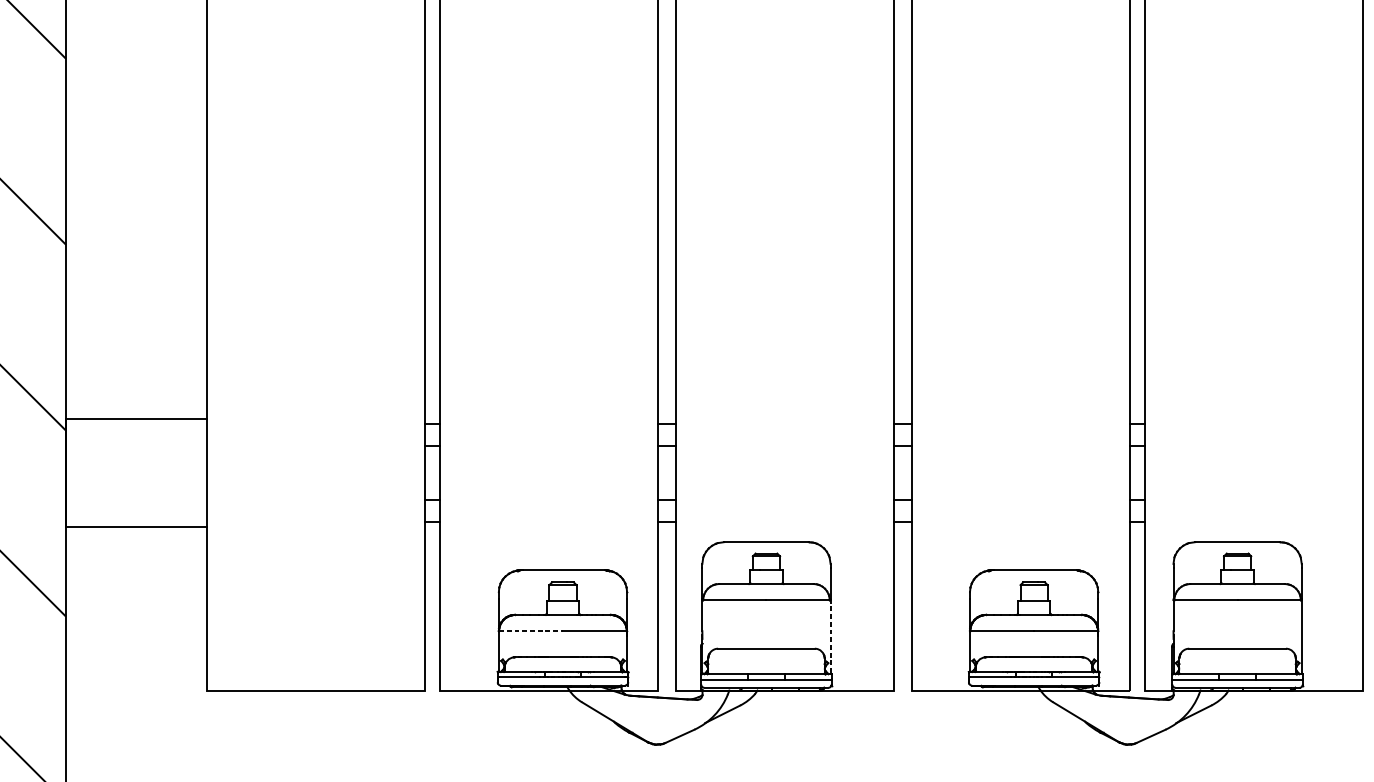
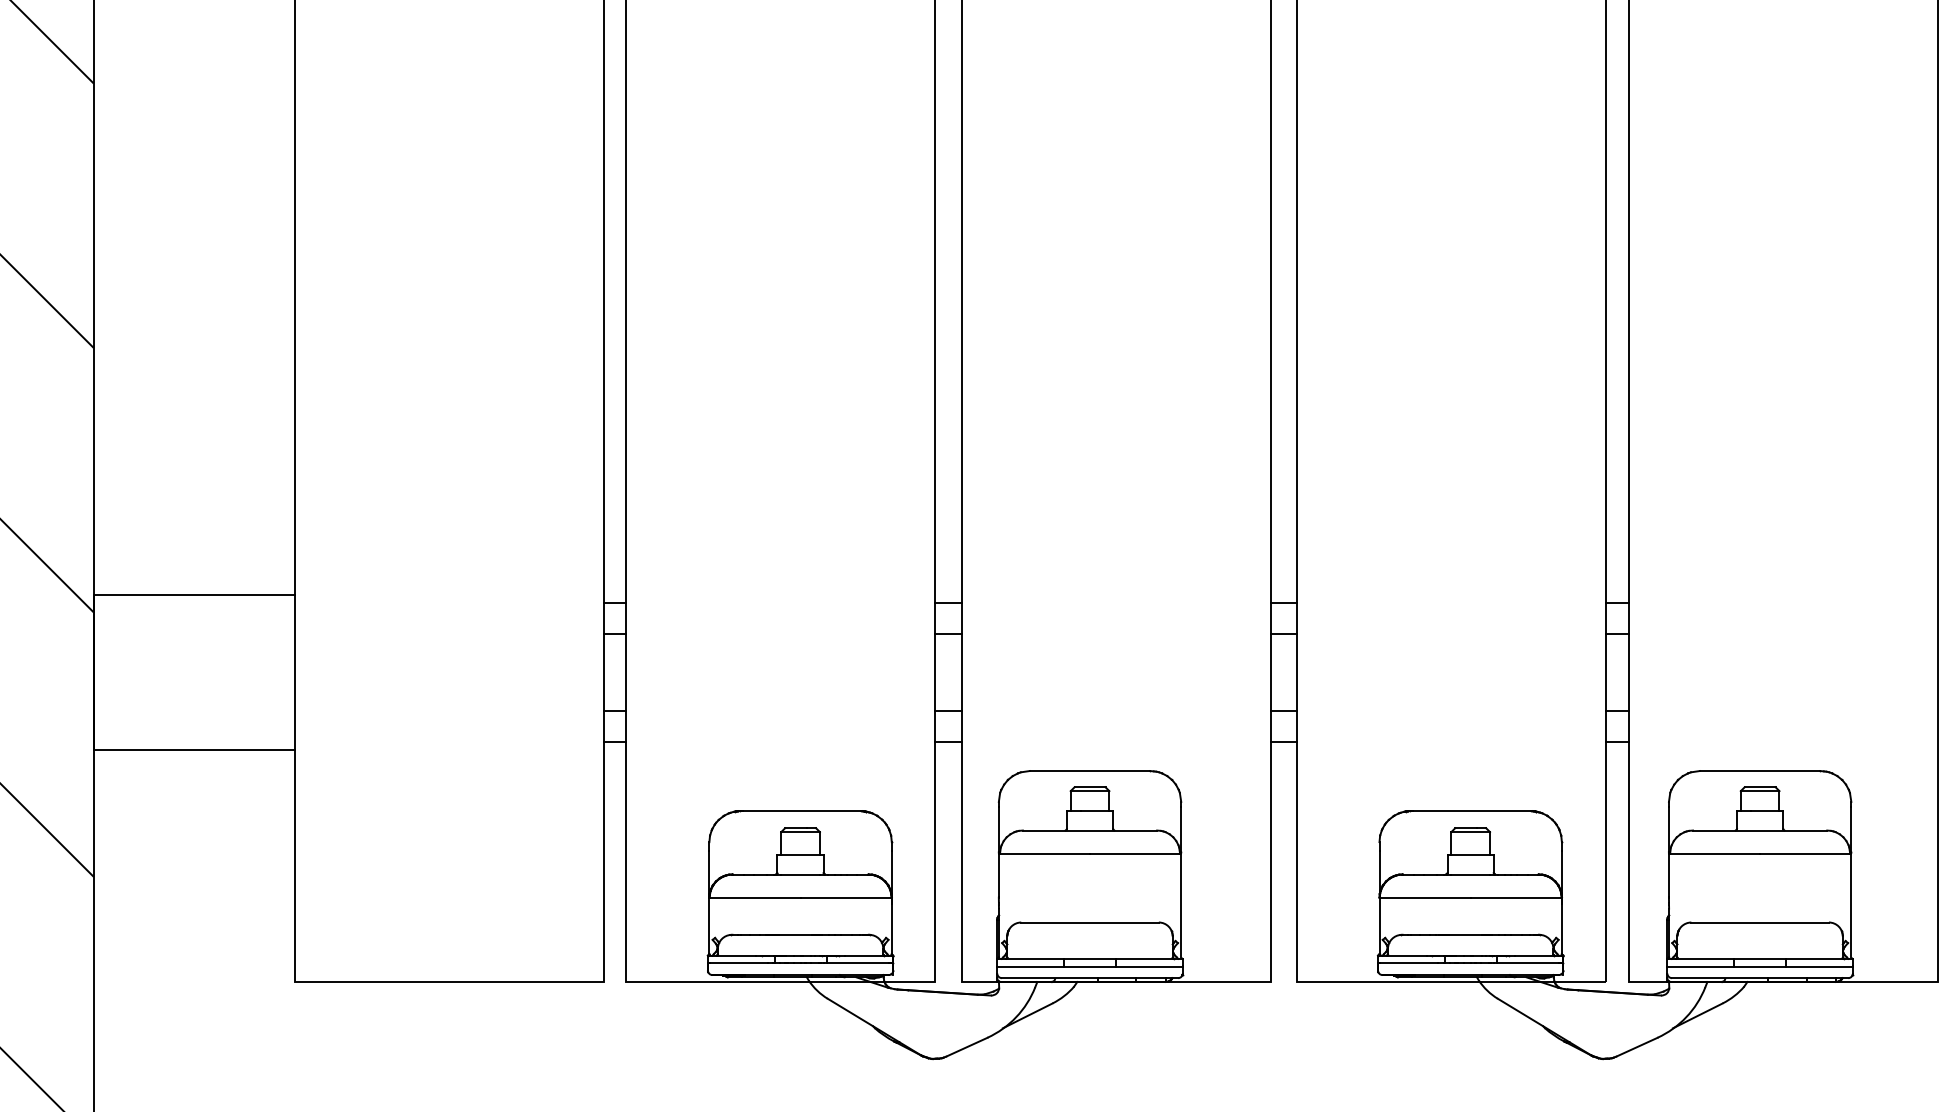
line: (531, 631) -> (755, 897), dashed -> solid
line: (830, 636) -> (1181, 904), dashed -> solid

